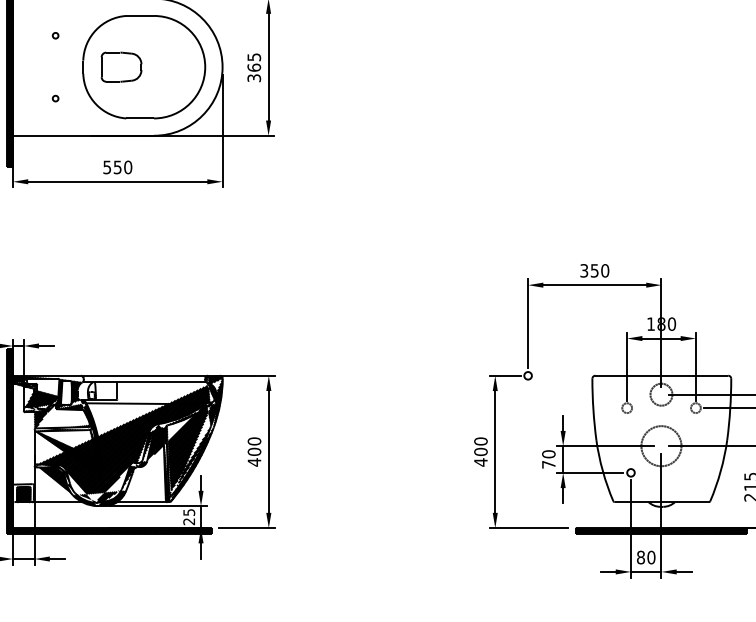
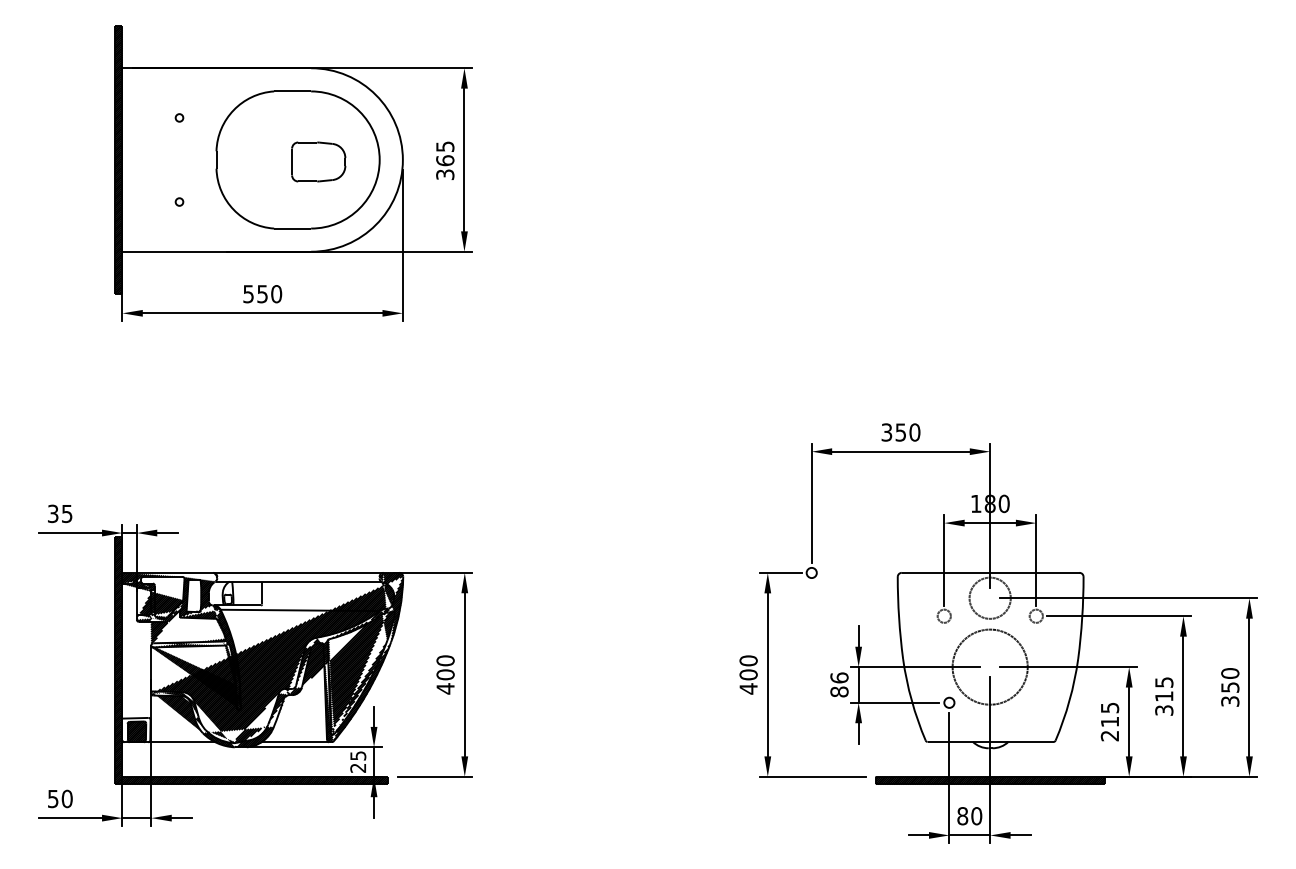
part: (121, 66) -> (318, 161), moved
circle: (660, 394) -> (989, 597), size x1.4
circle: (661, 445) -> (990, 666), size x1.4
text: (548, 459) -> (839, 684), 70 -> 86

